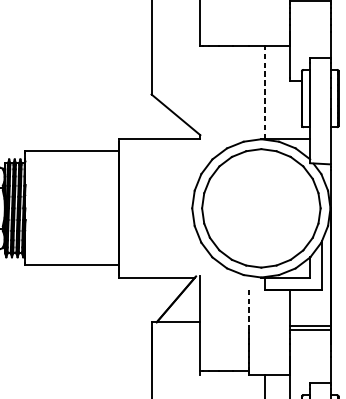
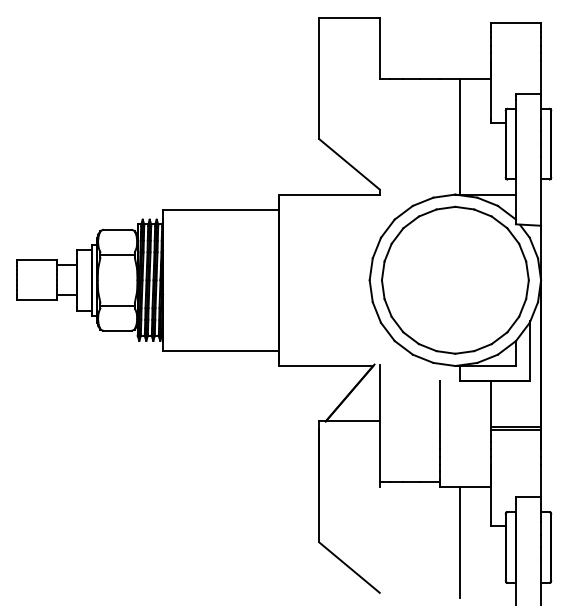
line: (265, 92) -> (460, 136), dashed -> solid
line: (249, 309) -> (440, 405), dashed -> solid

